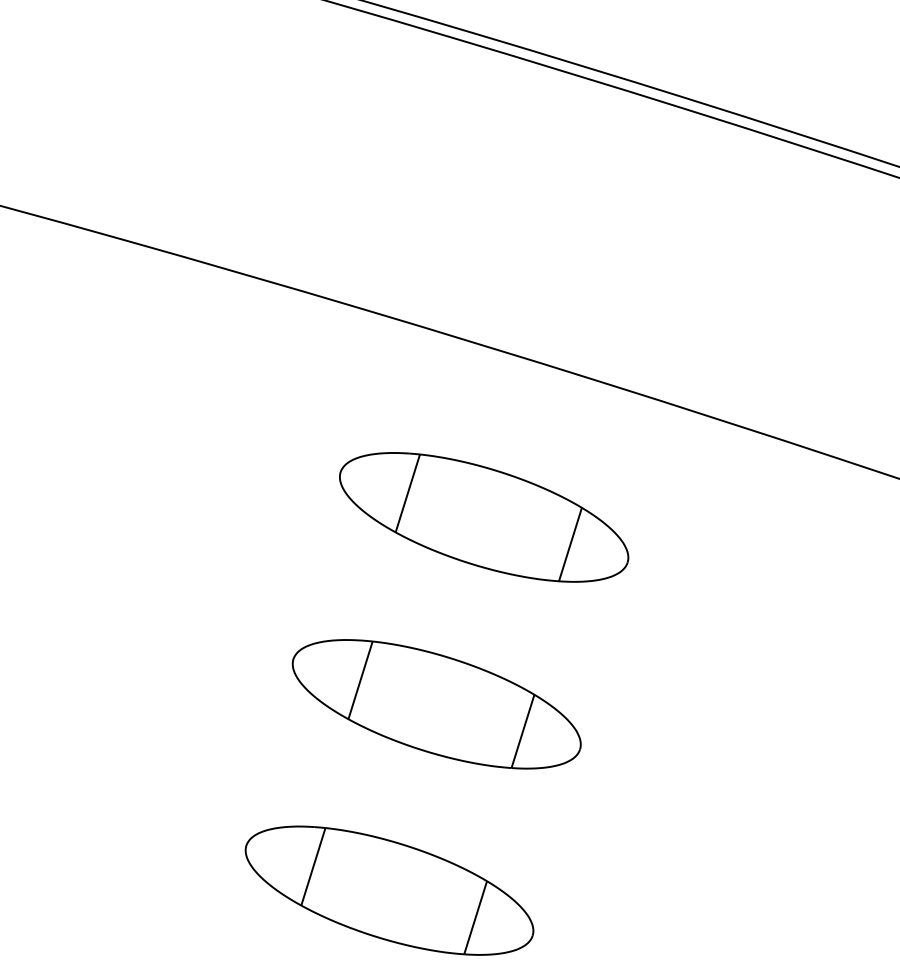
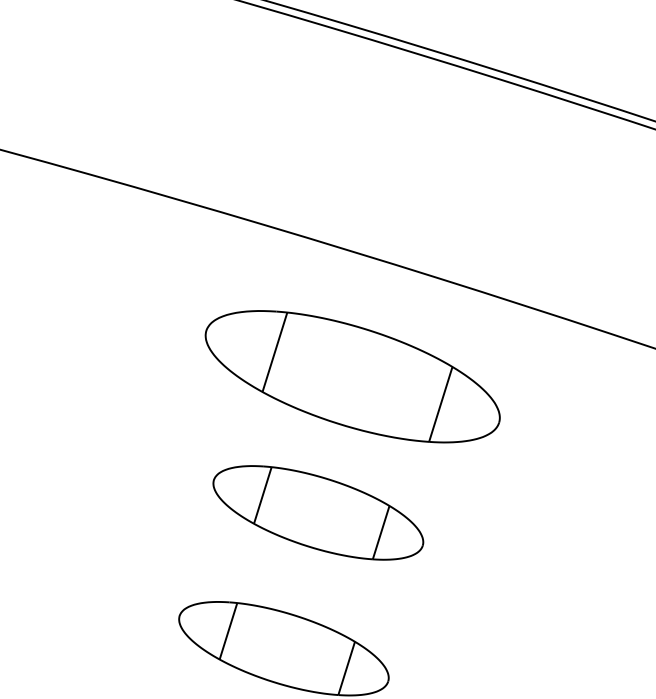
part: (484, 517) -> (353, 376), size x1.4

